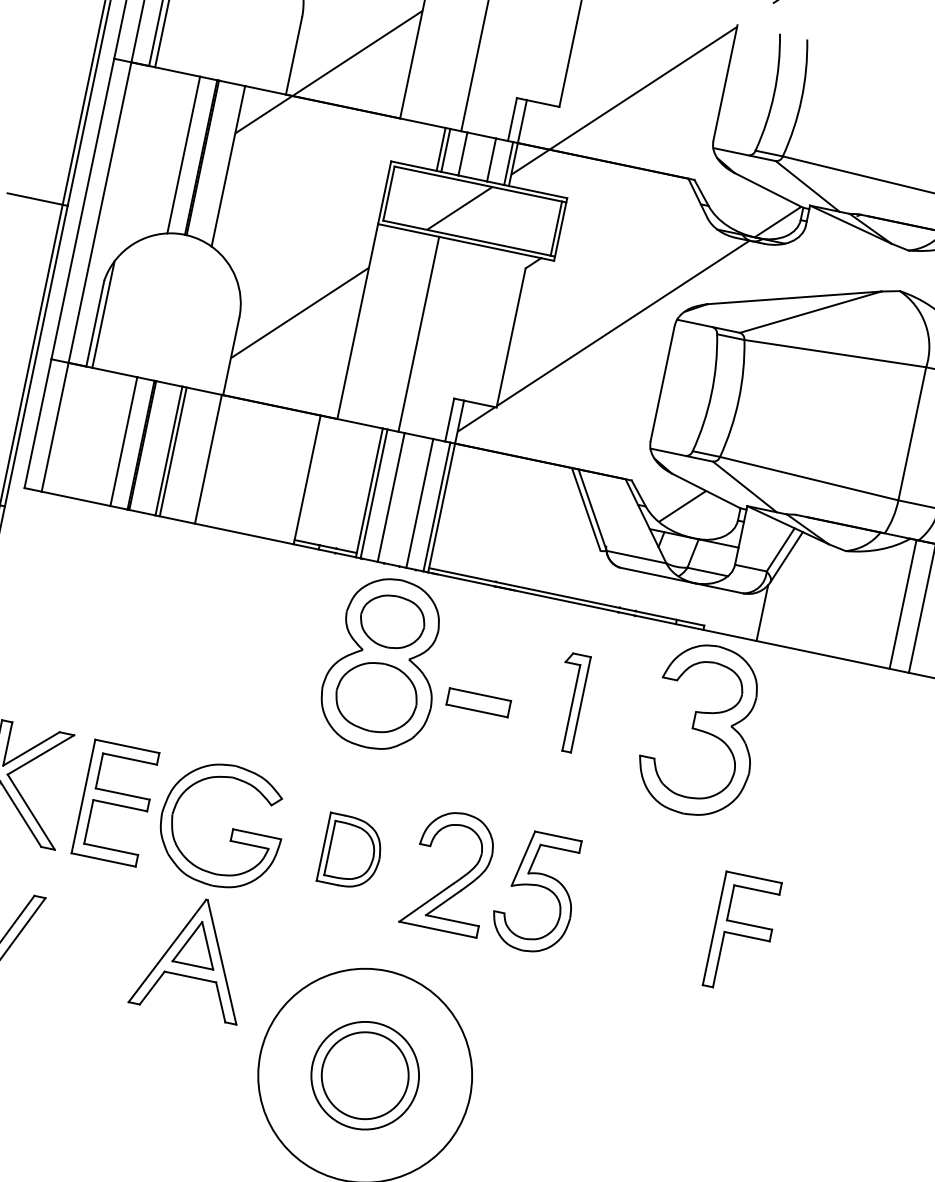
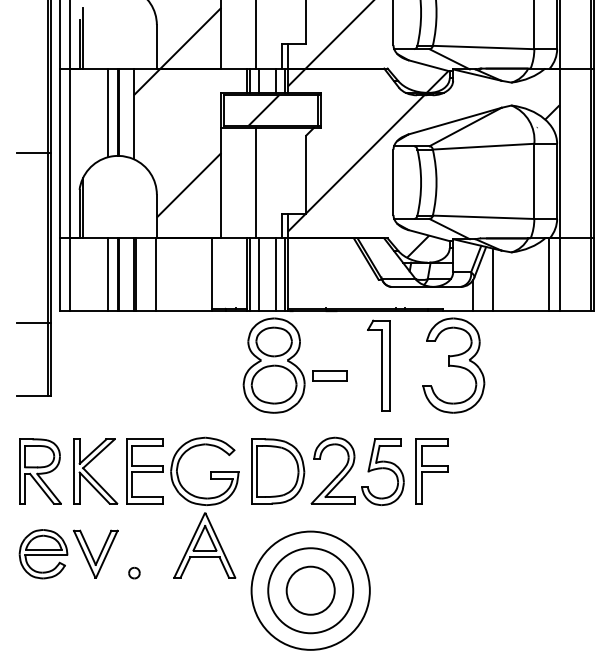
line: (802, 592) -> (492, 279), added
part: (568, 702) -> (378, 365), size x1.67
part: (352, 852) -> (278, 471), size x1.67
part: (741, 934) -> (431, 471), moved
part: (59, 980) -> (134, 573), added
circle: (364, 1075) -> (310, 590), size x1.43

